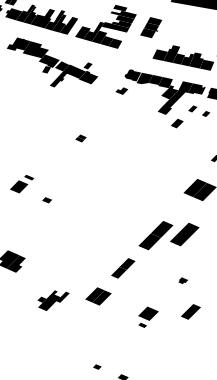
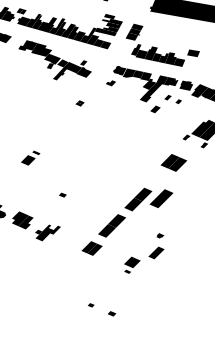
fill: (74, 27) -> (72, 32), added
fill: (152, 49) -> (135, 49), added
part: (80, 138) -> (79, 103), moved
part: (46, 199) -> (62, 194), moved
part: (122, 267) -> (111, 225), size x1.43
part: (52, 300) -> (47, 232), moved
part: (190, 311) -> (156, 252), moved

